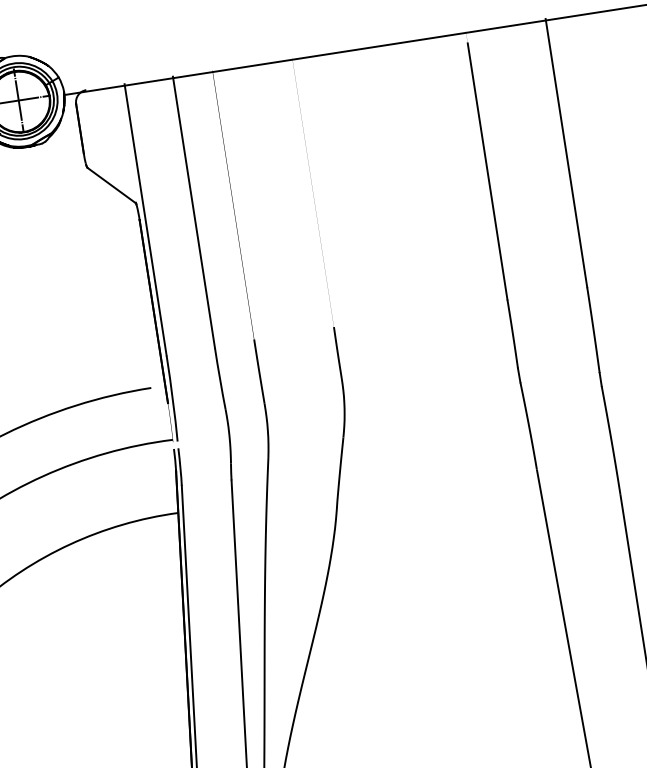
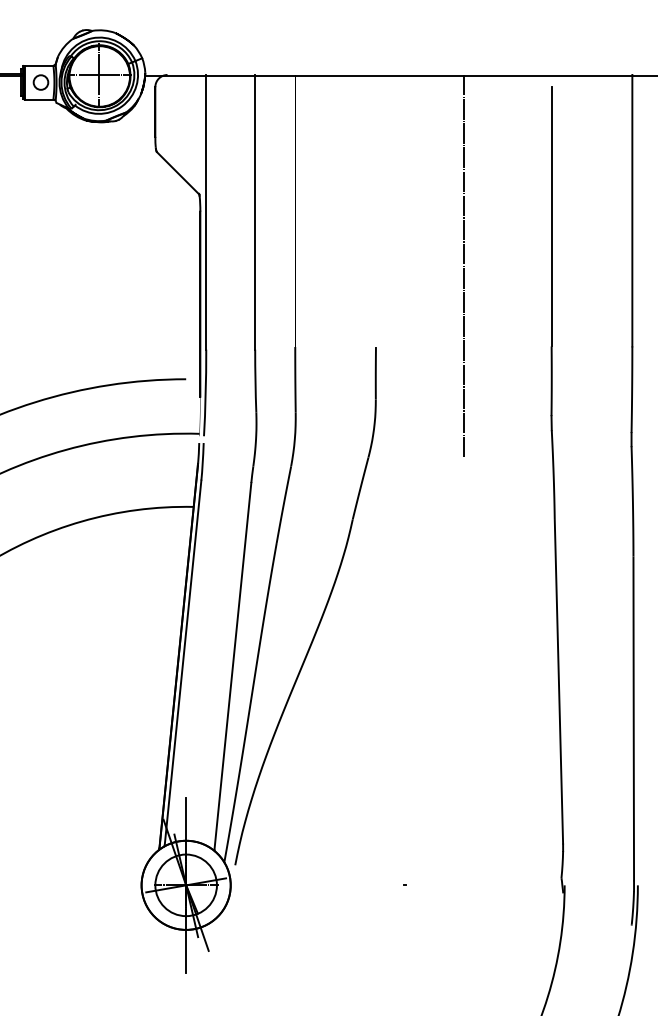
line: (407, 233) -> (463, 265), added

